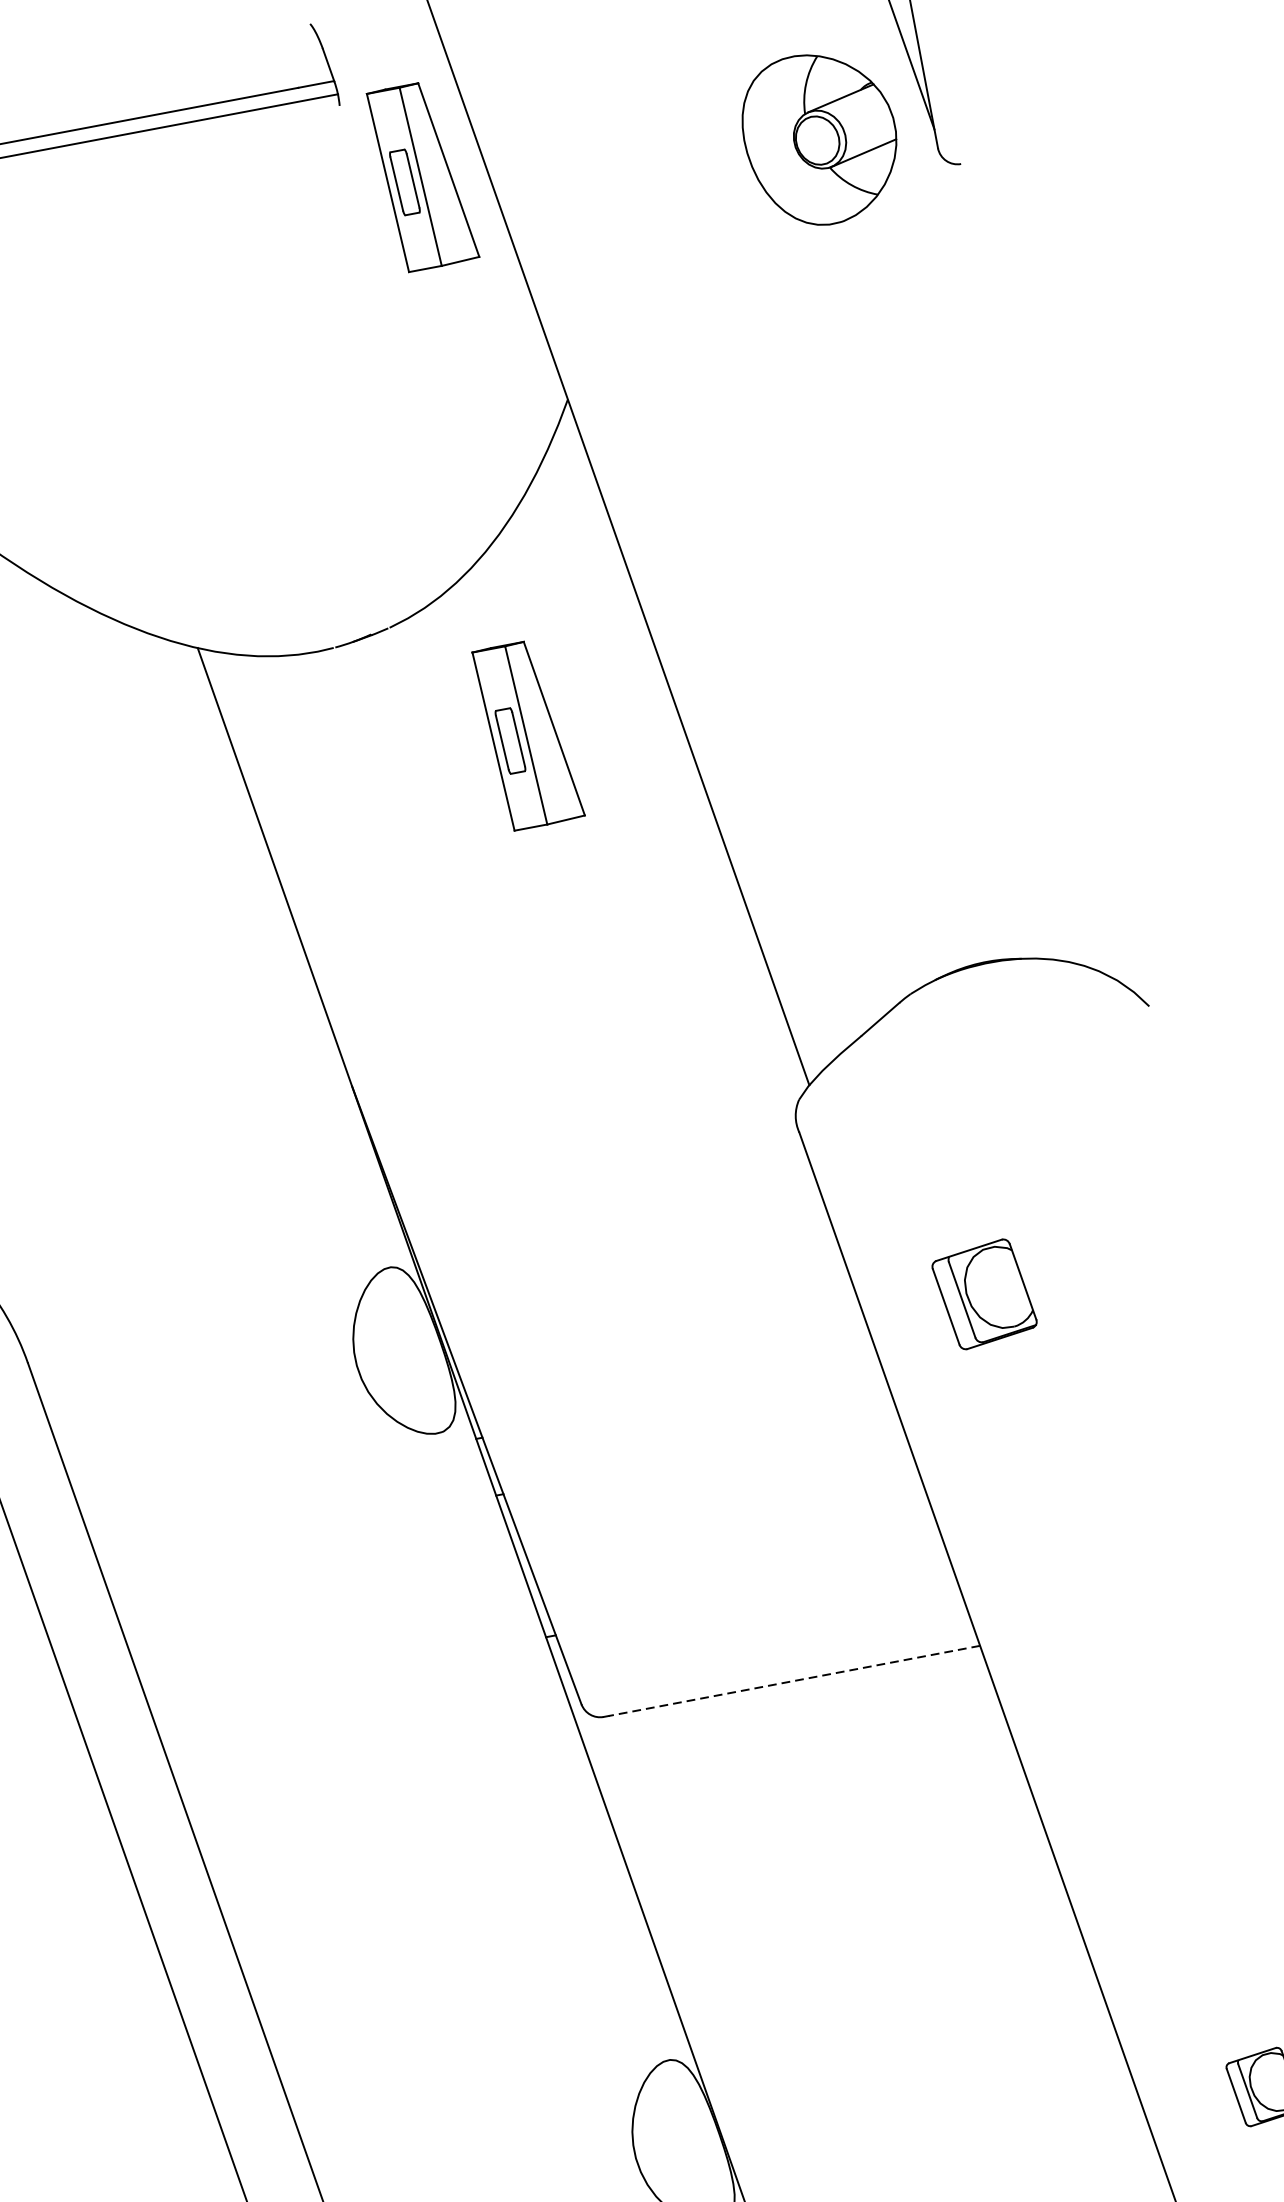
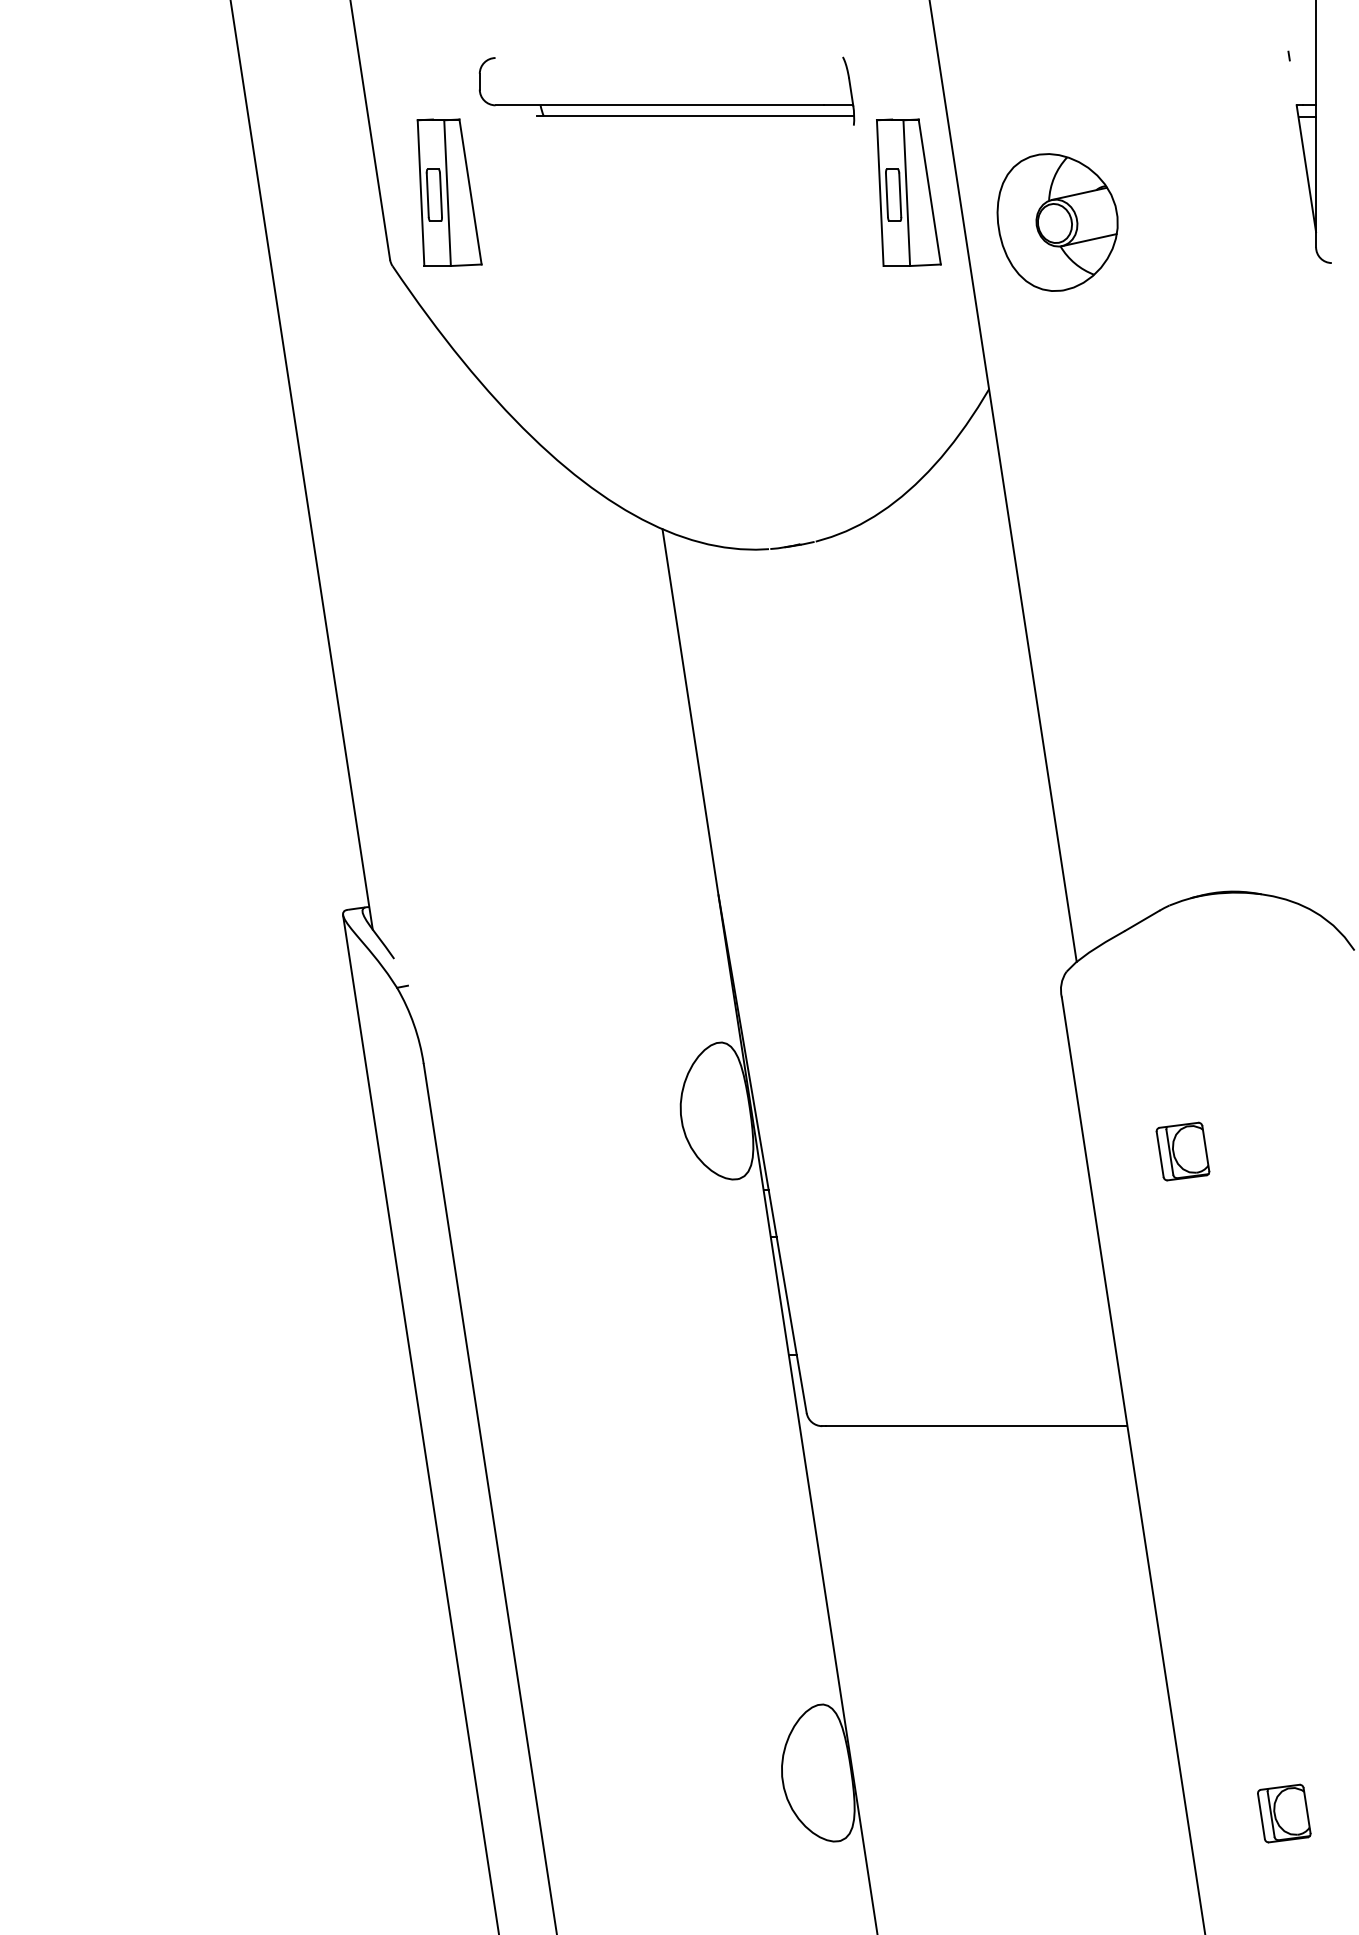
part: (820, 138) -> (1057, 222), moved
part: (528, 734) -> (908, 645), removed
part: (983, 1294) -> (1182, 1151), size x0.71
line: (794, 1681) -> (976, 1426), dashed -> solid

